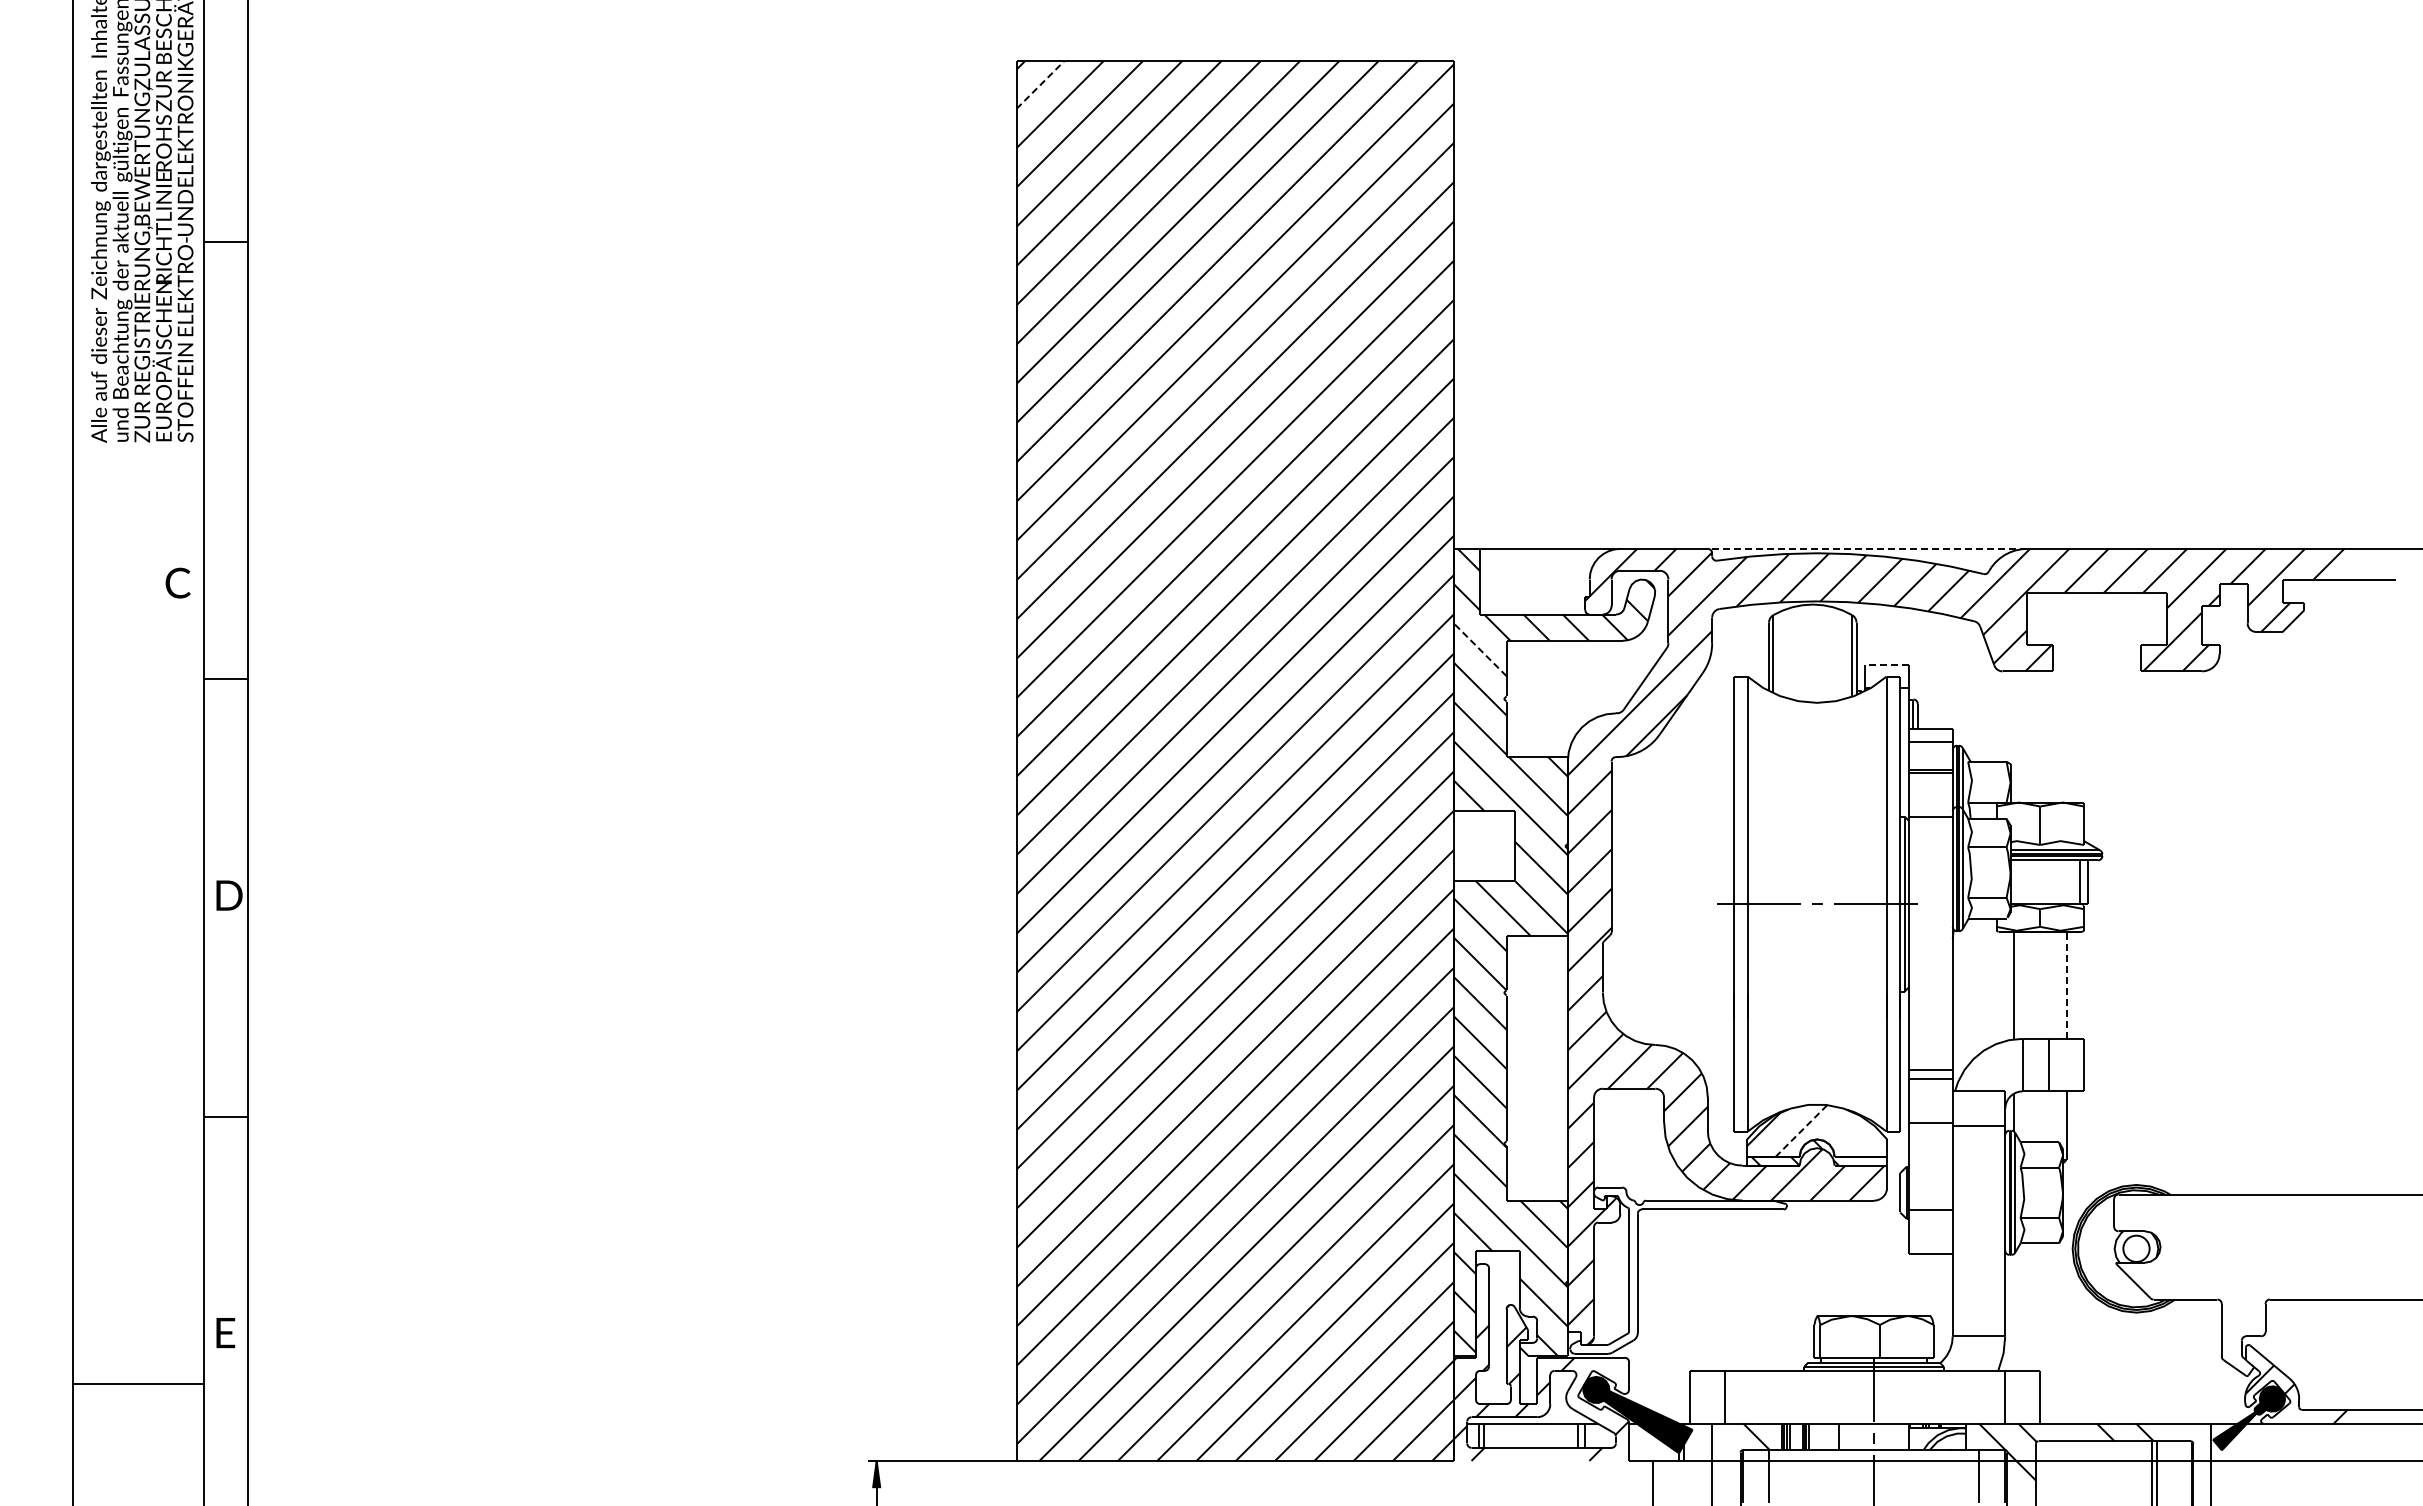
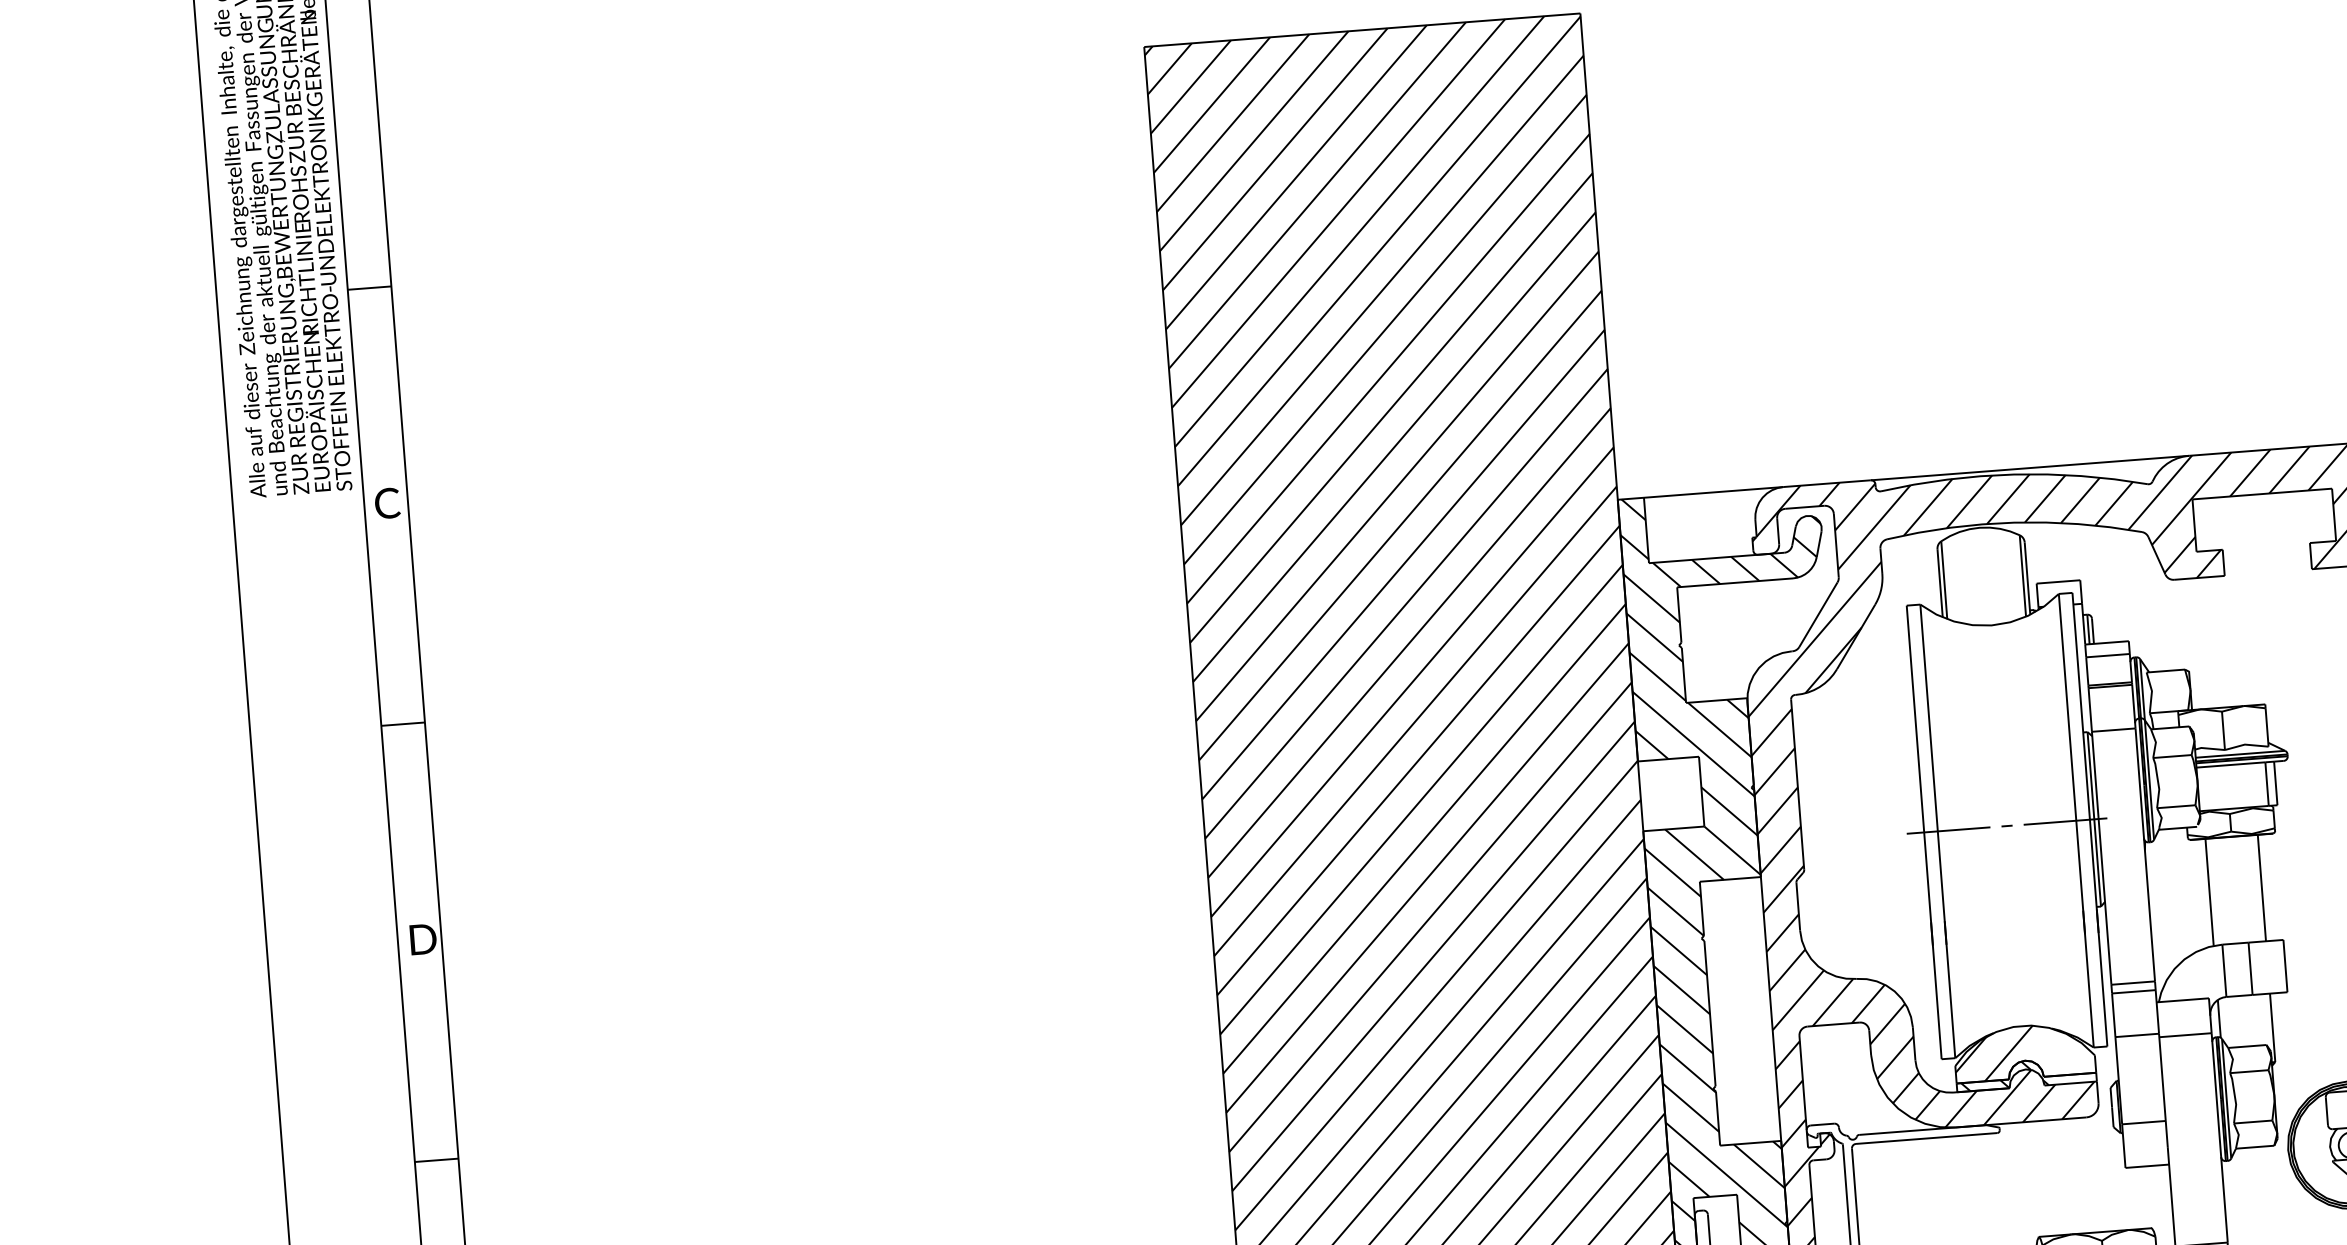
line: (1040, 84) -> (1169, 68), dashed -> solid
line: (1867, 548) -> (2029, 467), dashed -> solid
text: (177, 582) -> (386, 502), moved
line: (1479, 649) -> (1650, 598), dashed -> solid
line: (1887, 664) -> (2058, 581), dashed -> solid
line: (2066, 984) -> (2261, 887), dashed -> solid
line: (1801, 1131) -> (2008, 1054), dashed -> solid

